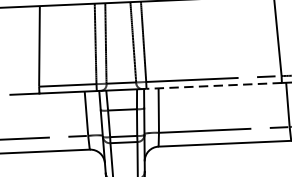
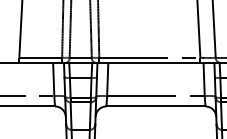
line: (213, 86) -> (149, 63), dashed -> solid

